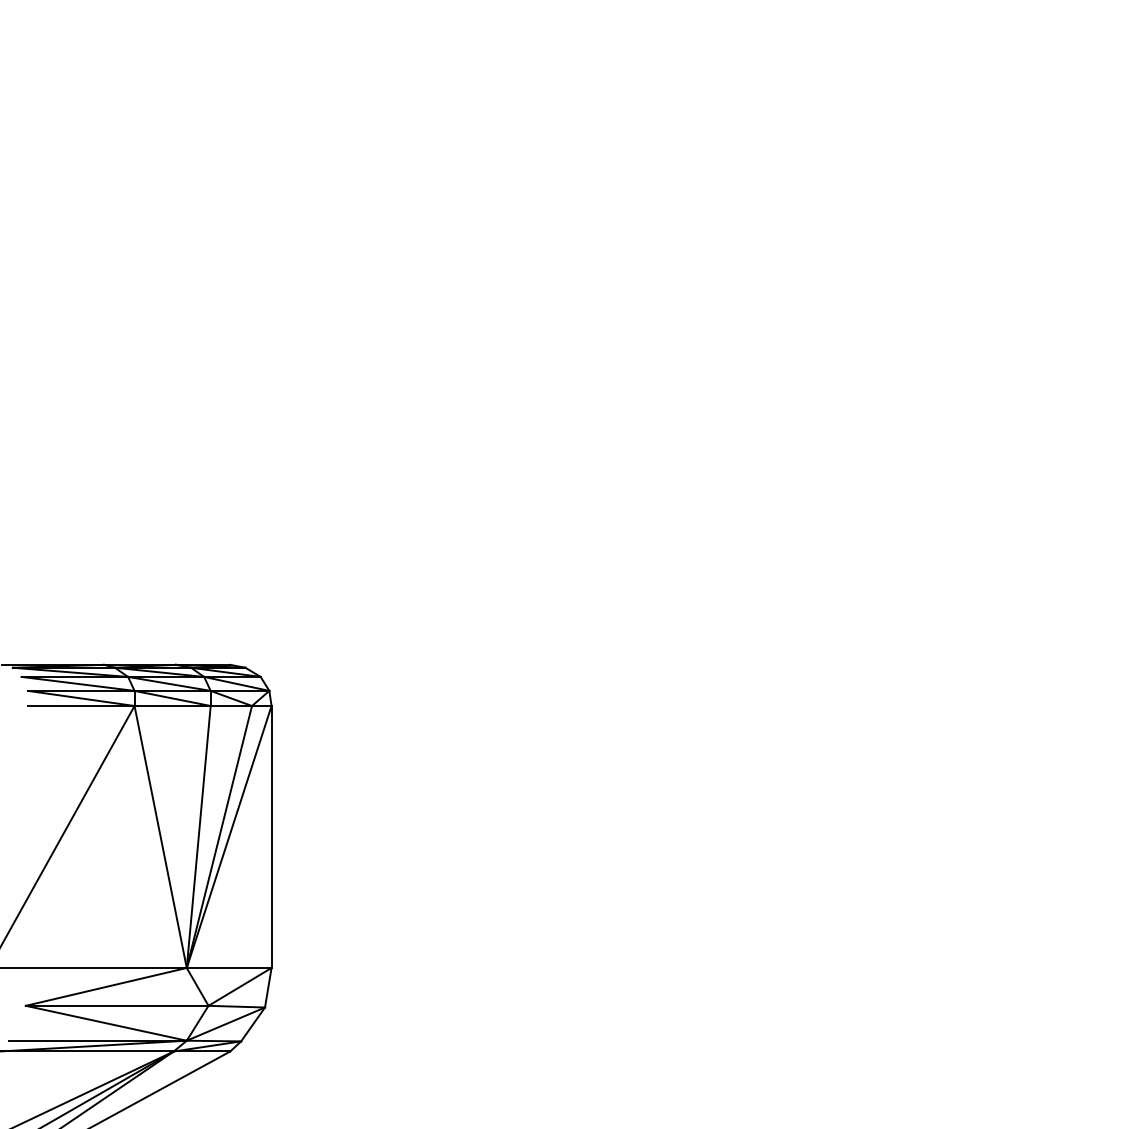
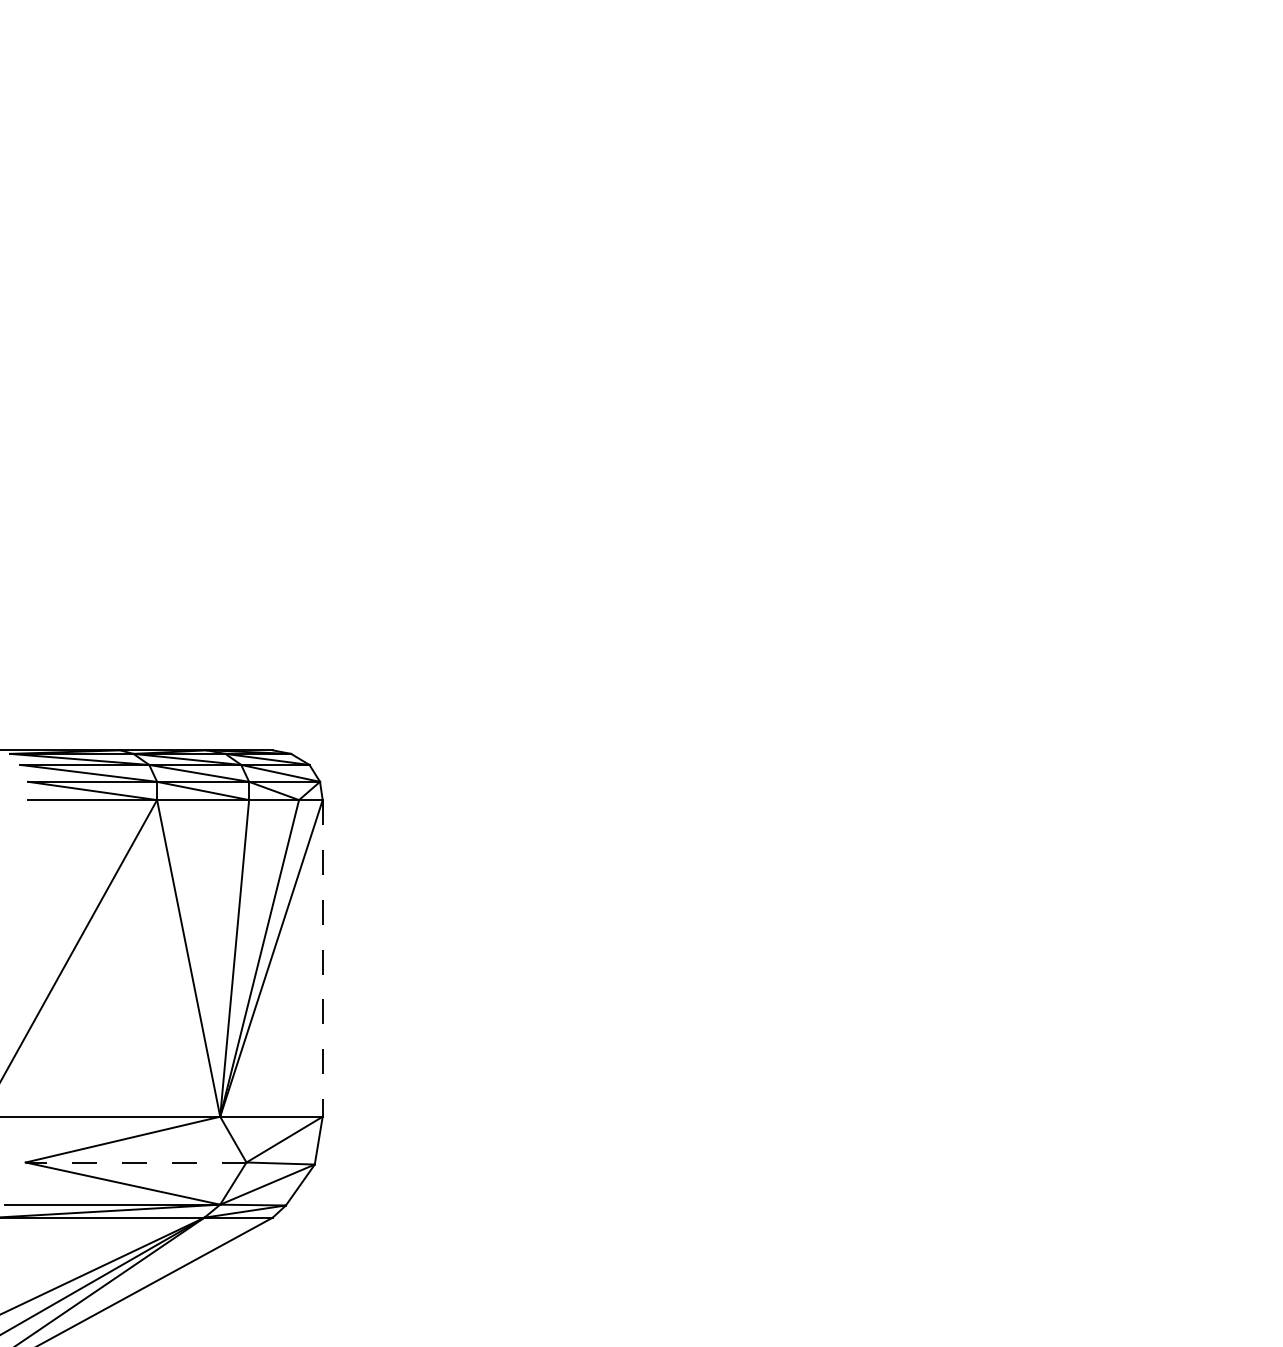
line: (271, 836) -> (322, 957), solid -> dashed
line: (116, 1005) -> (135, 1162), solid -> dashed

